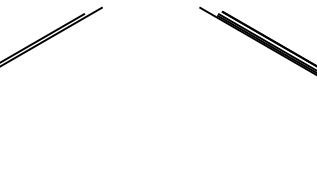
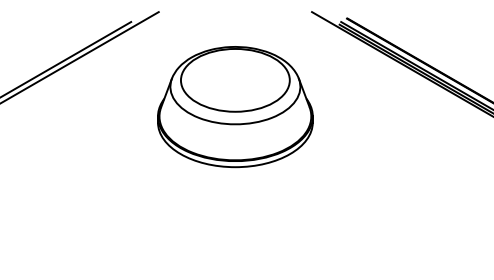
part: (150, 68) -> (234, 106), added

